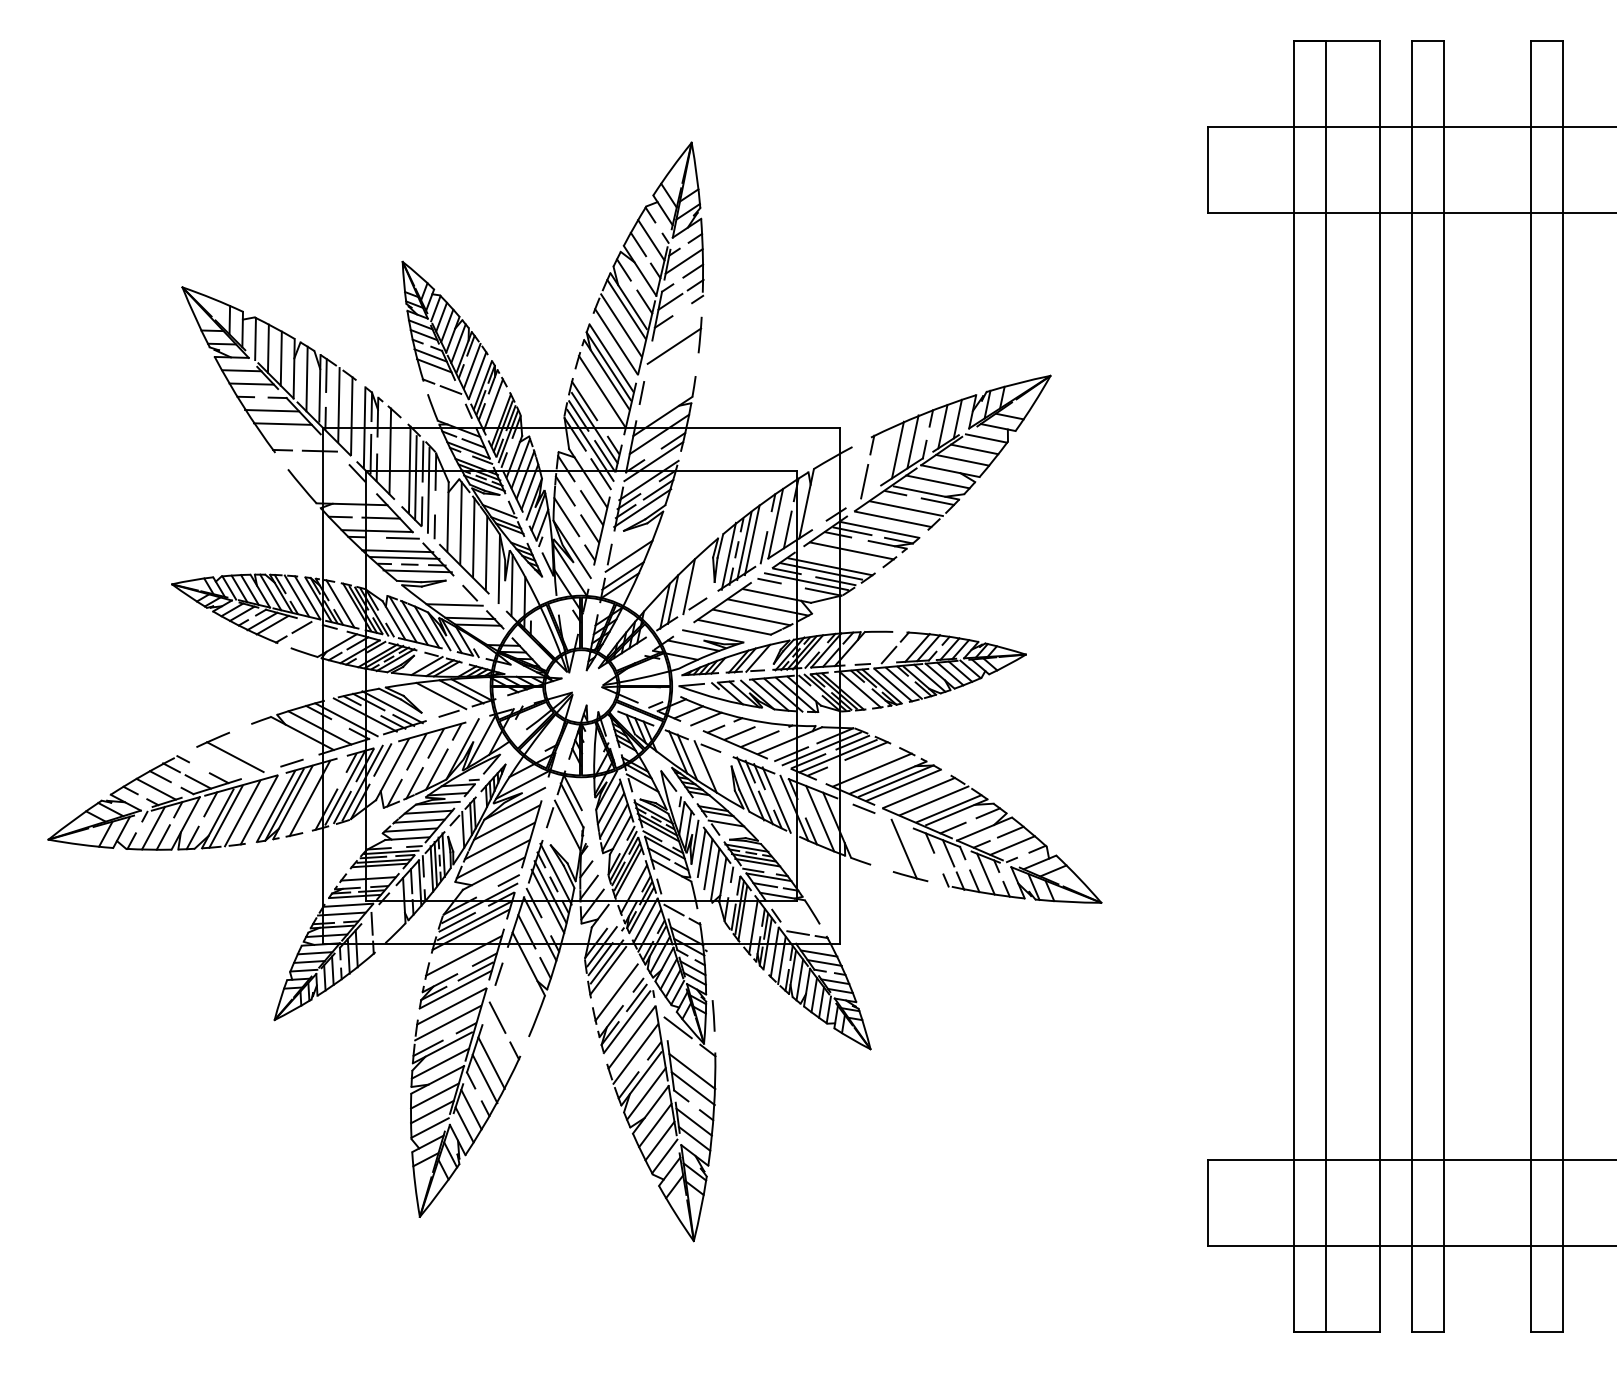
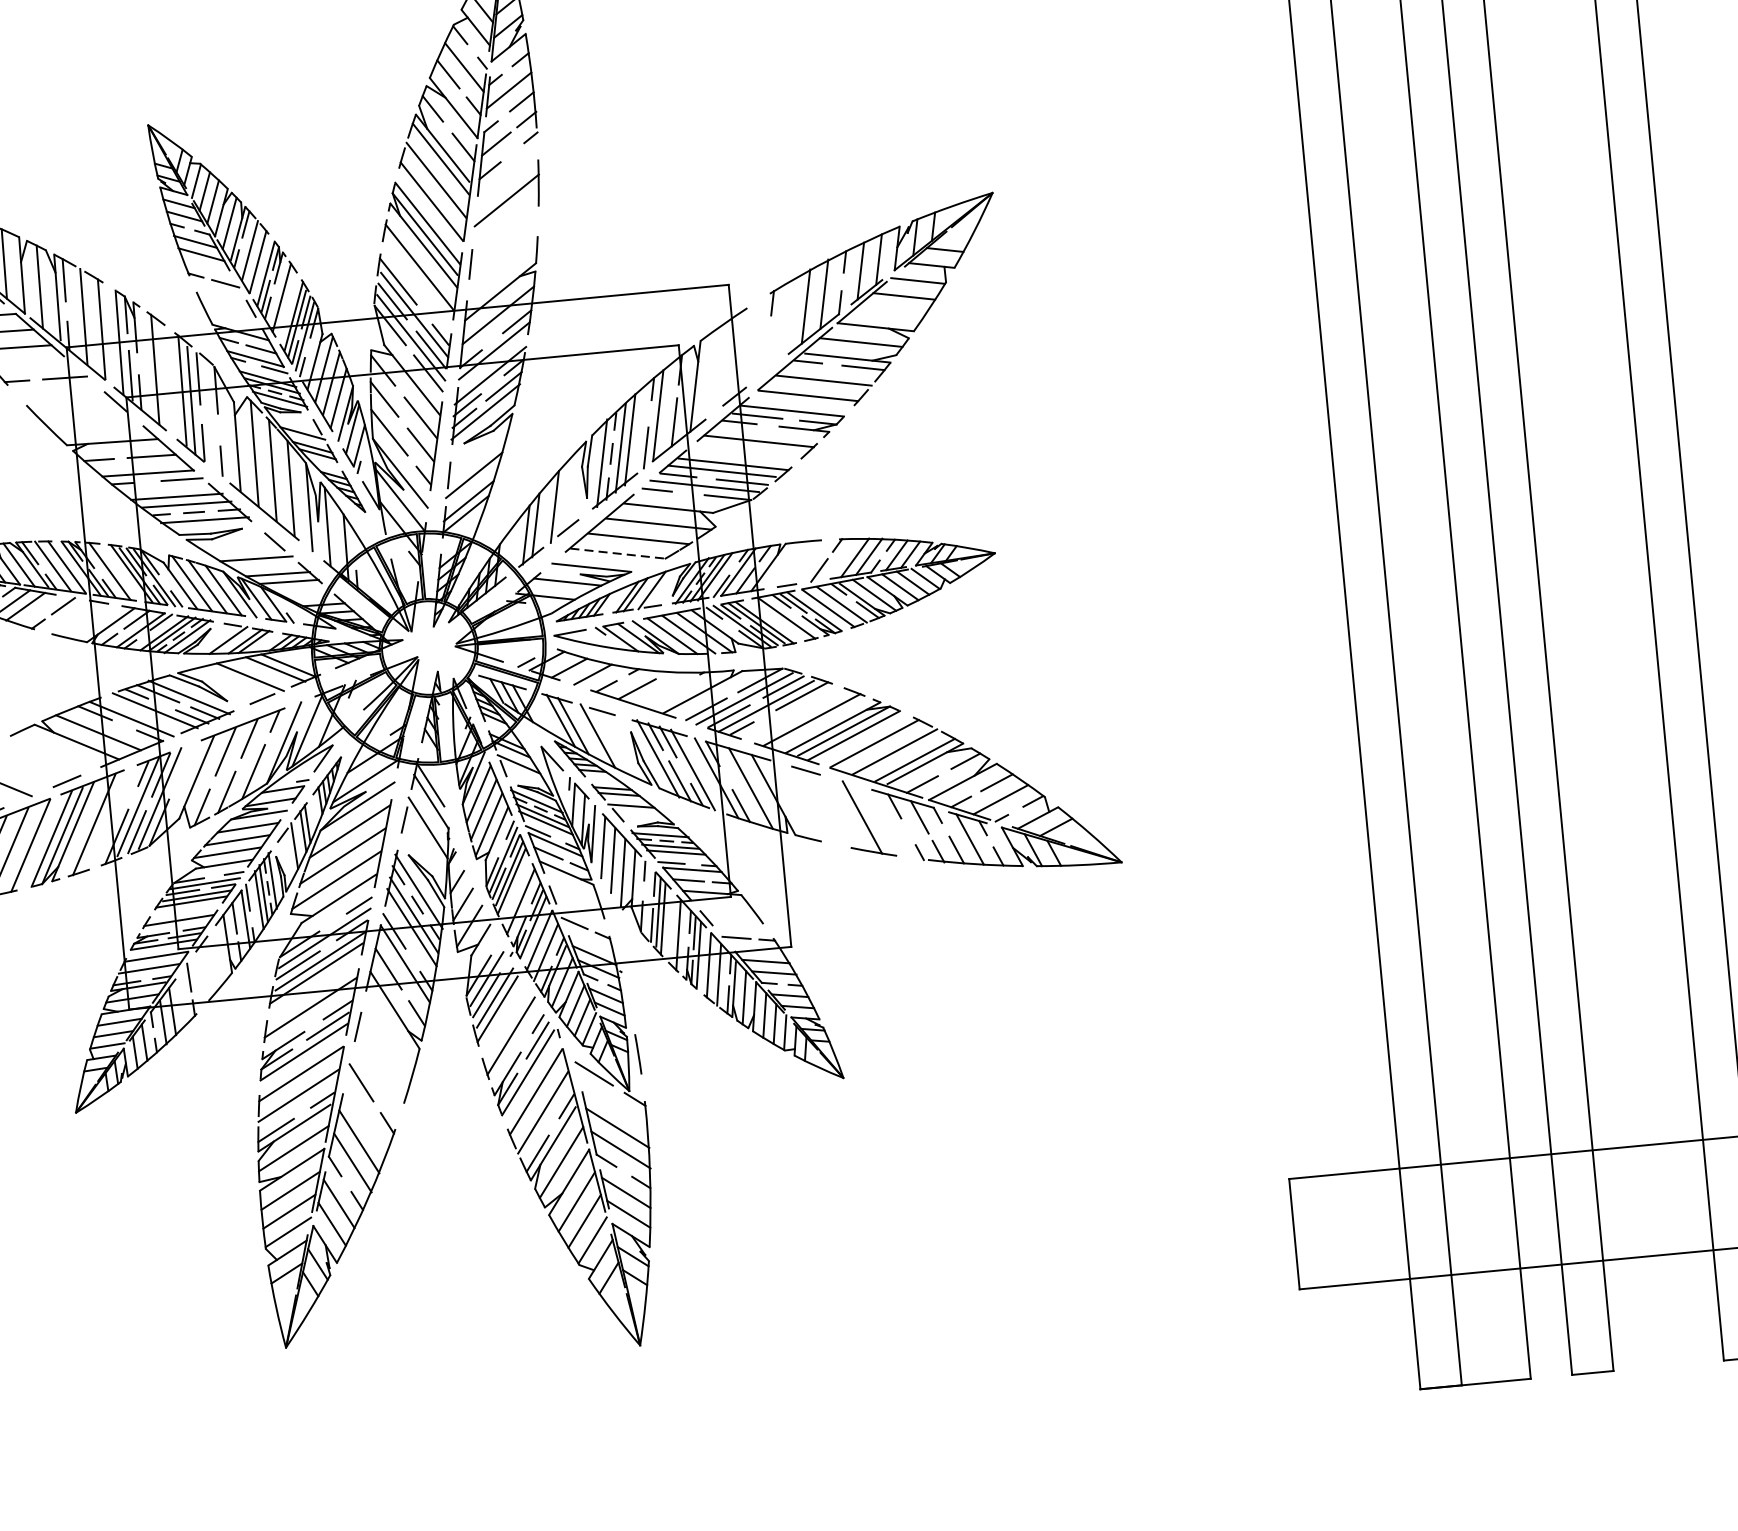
line: (962, 459) -> (889, 310), removed
line: (864, 481) -> (766, 350), removed
line: (428, 490) -> (209, 415), removed
line: (734, 627) -> (617, 553), solid -> dashed
line: (759, 738) -> (663, 693), removed
line: (382, 759) -> (182, 765), removed

